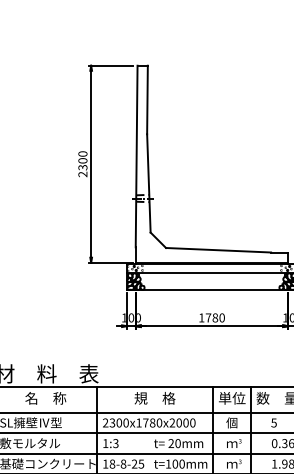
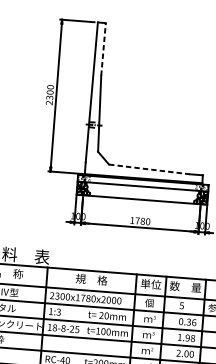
line: (147, 99) -> (103, 49), solid -> dashed
line: (218, 250) -> (149, 169), solid -> dashed

